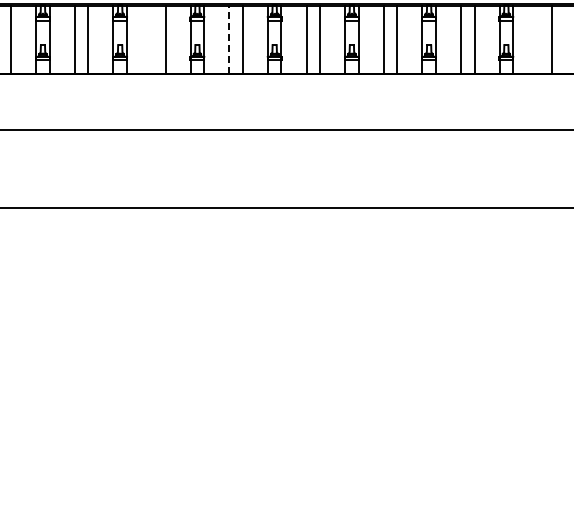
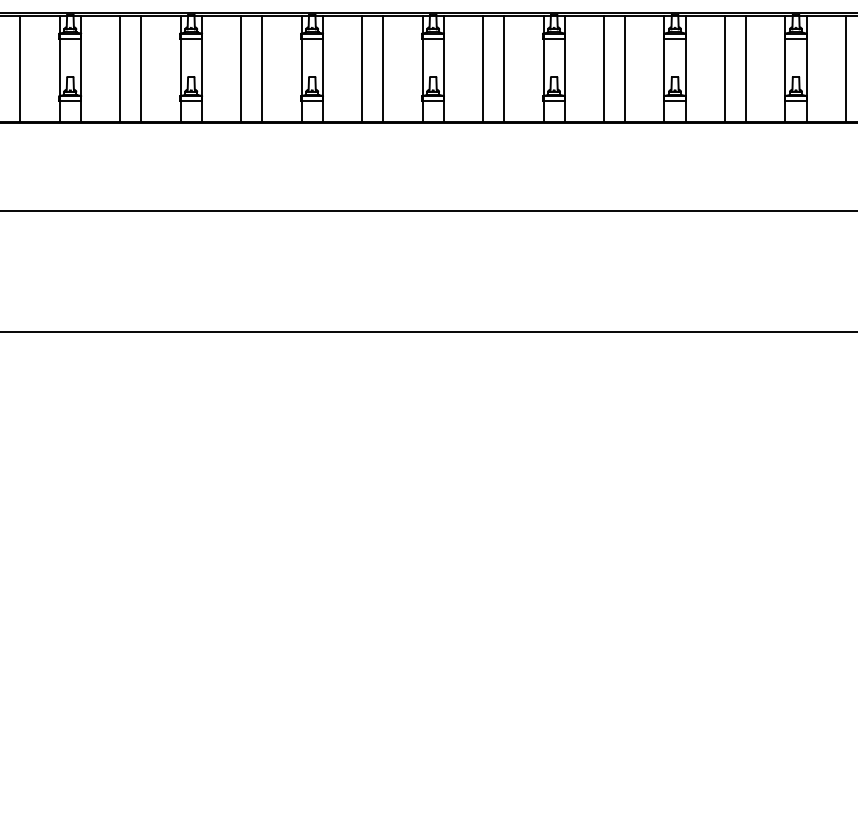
line: (152, 39) -> (241, 68), added
line: (229, 39) -> (362, 68), dashed -> solid
line: (538, 39) -> (846, 68), added

